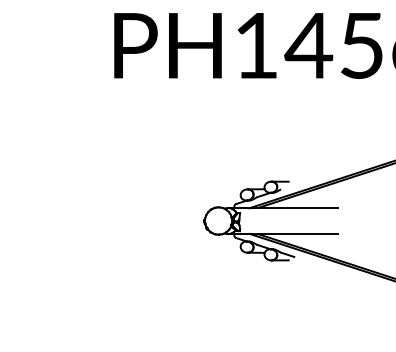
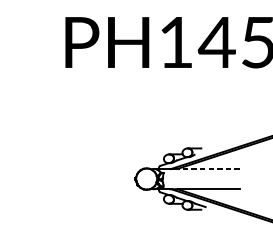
line: (298, 208) -> (208, 169), solid -> dashed

